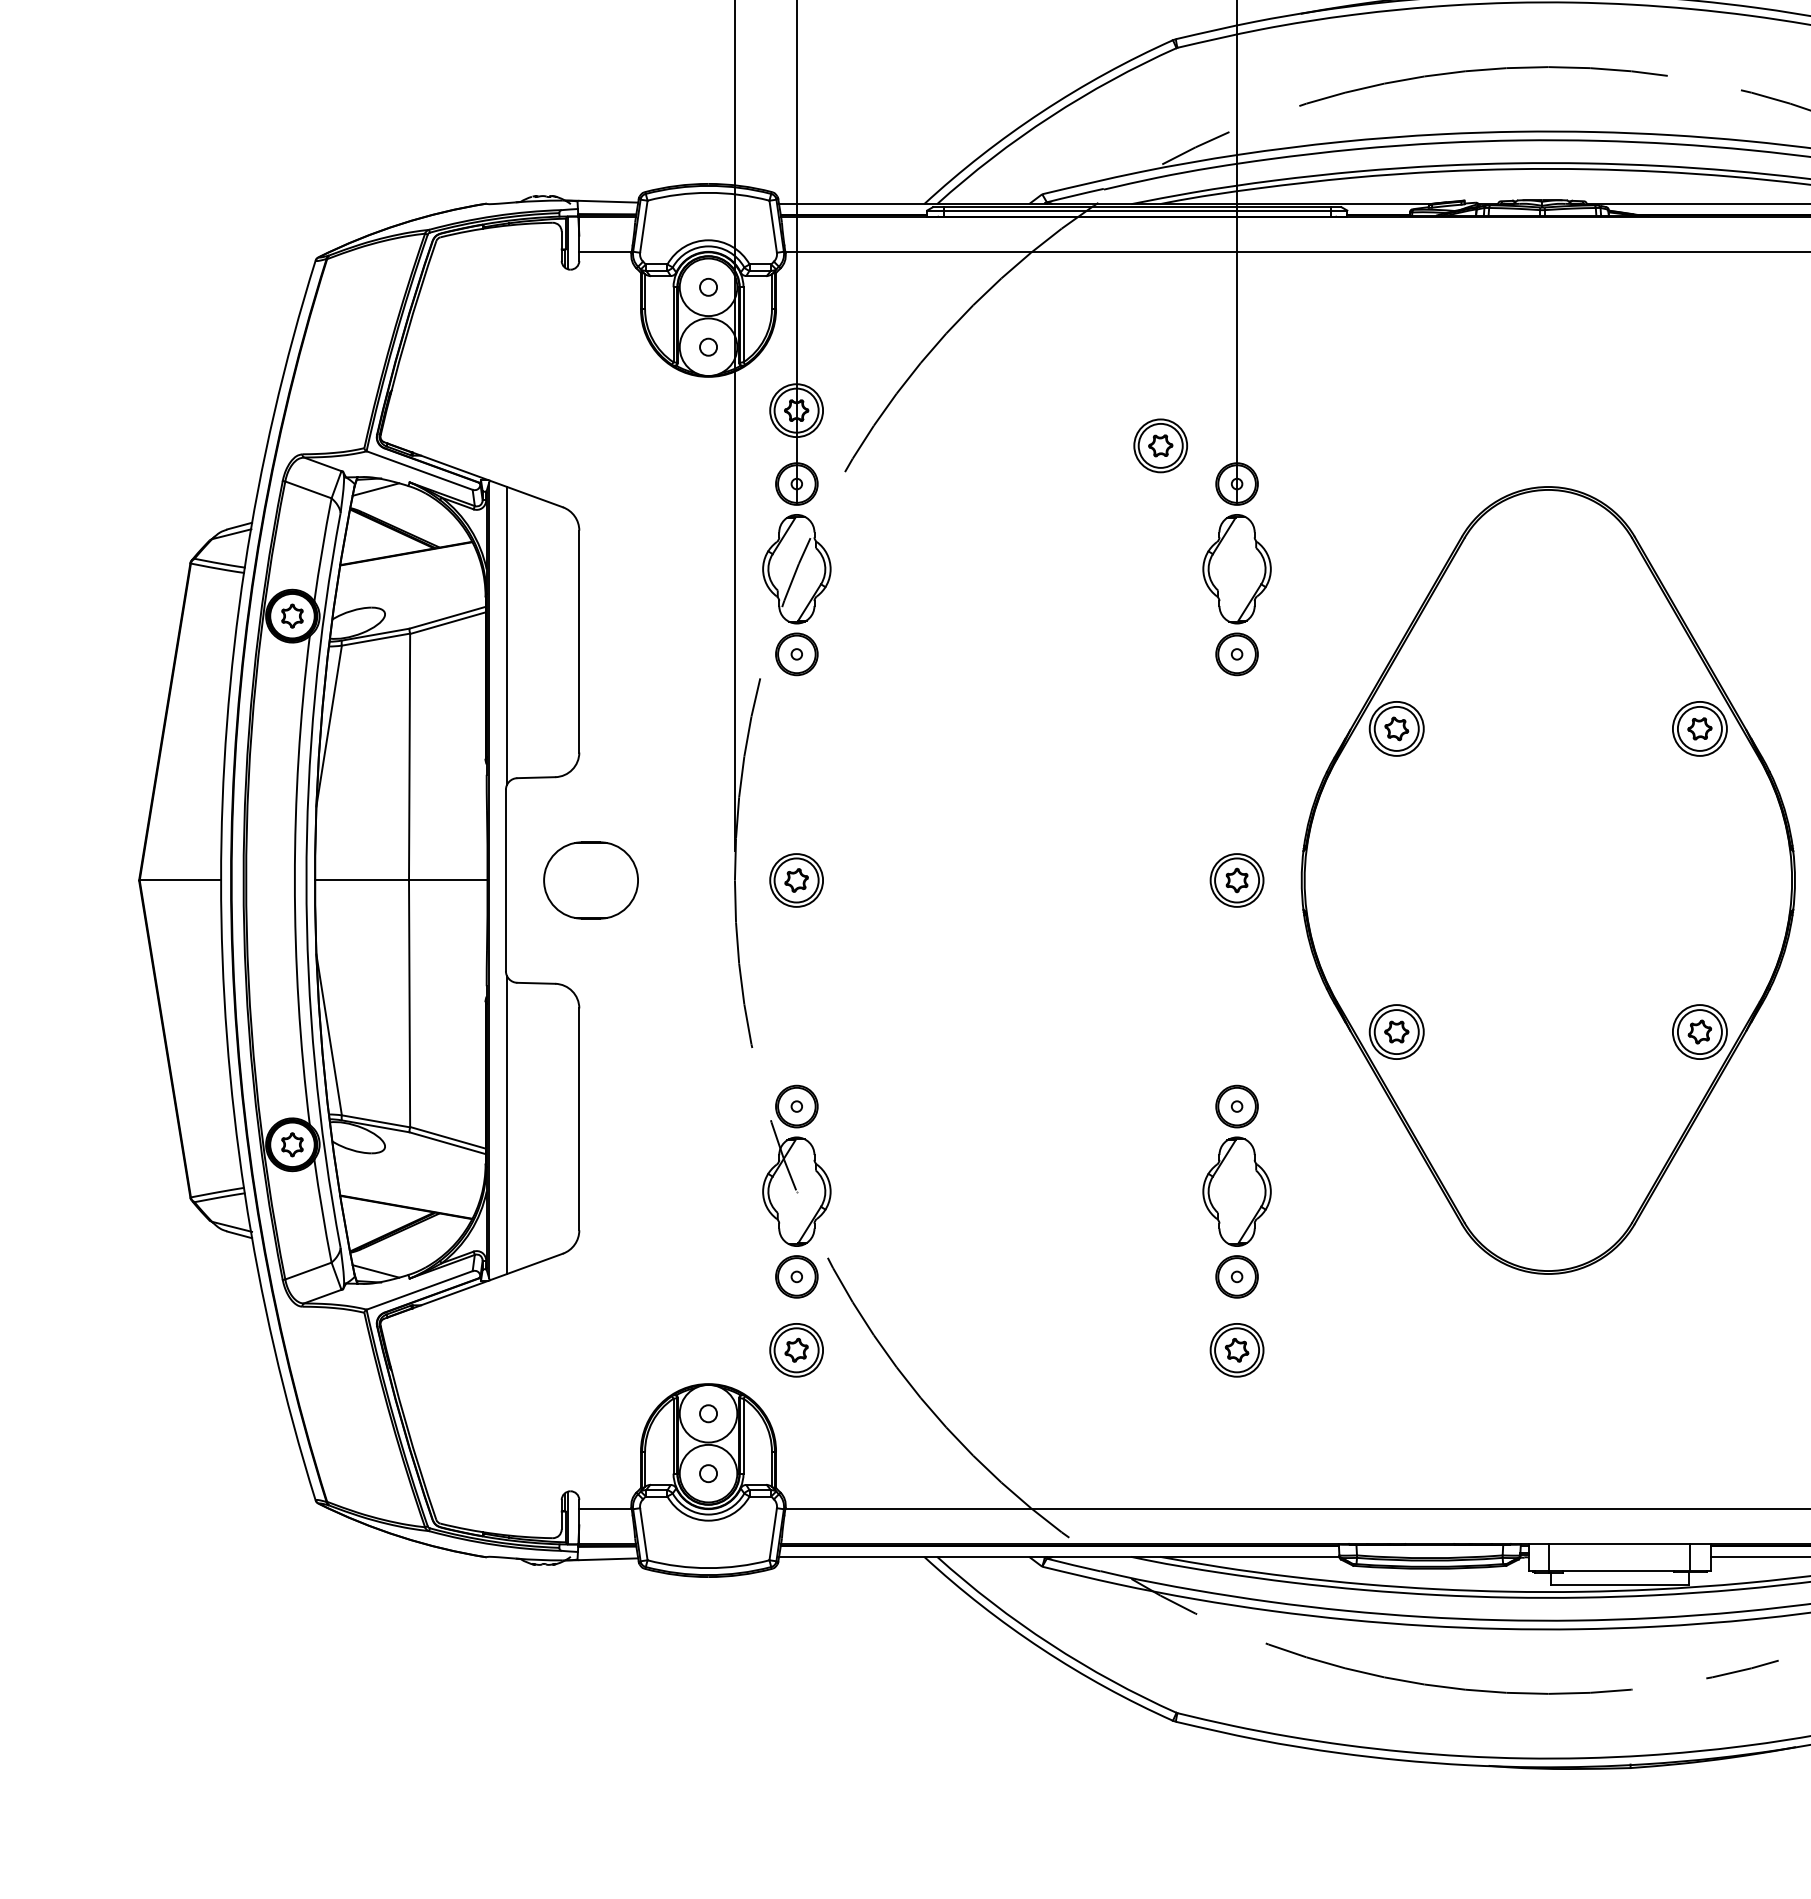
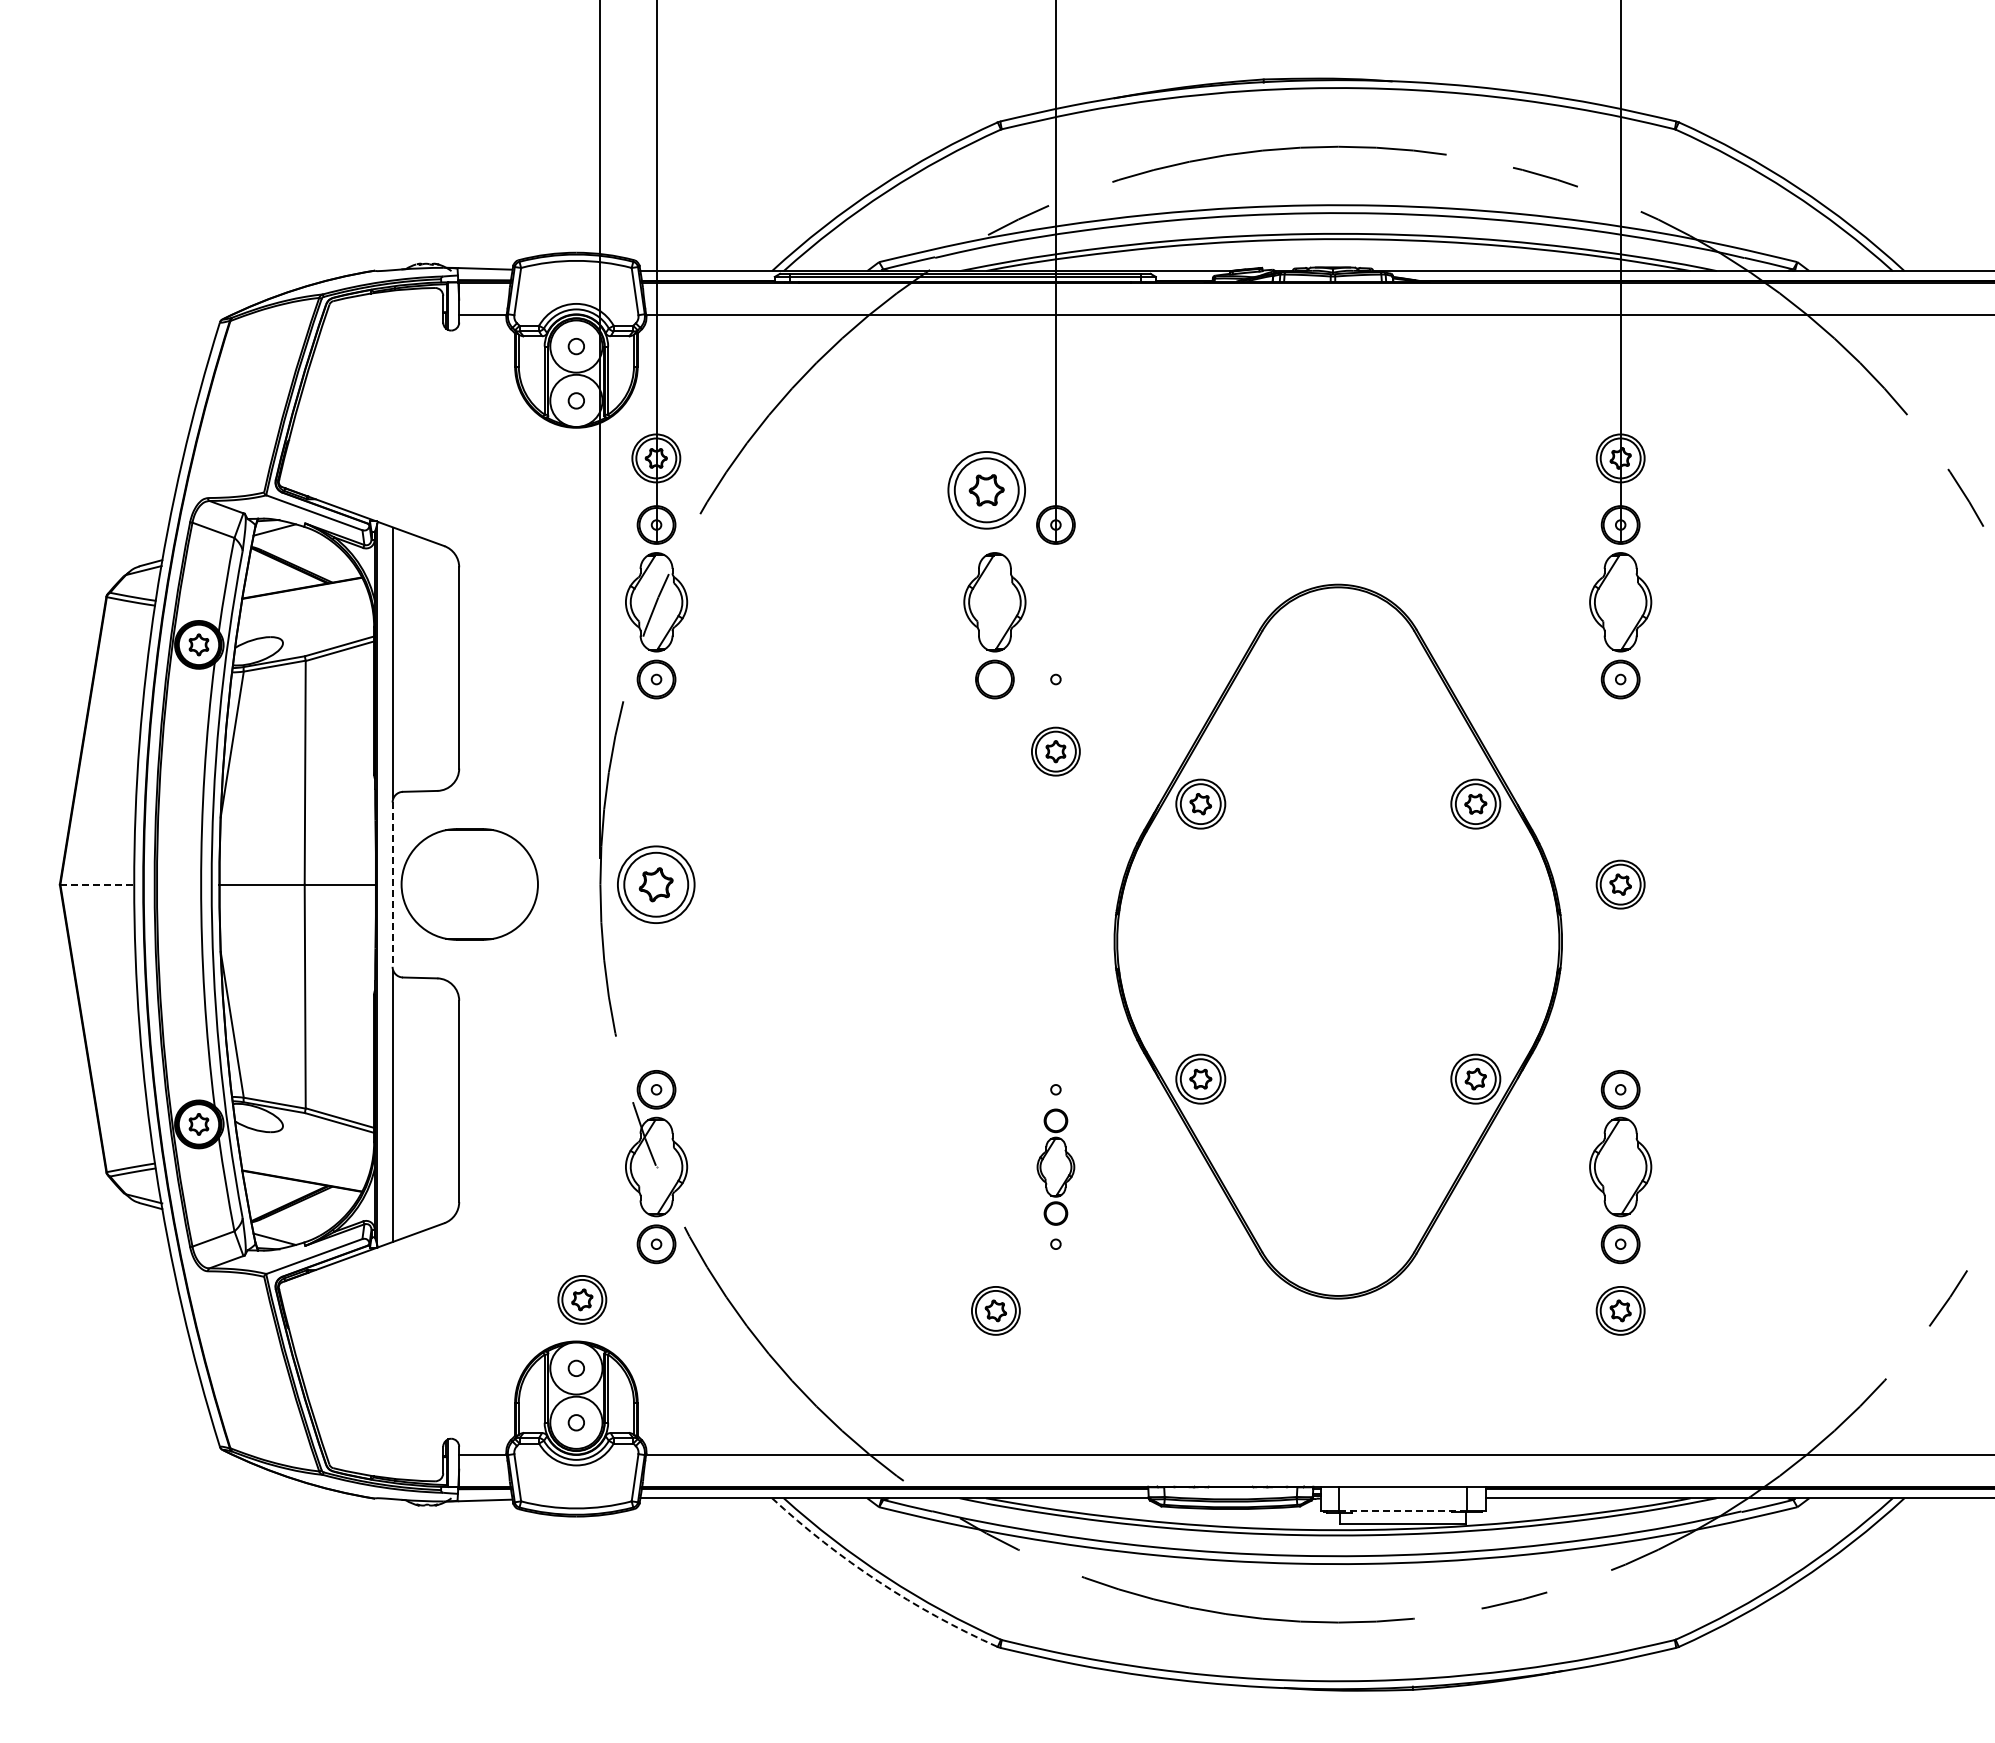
part: (1160, 446) -> (986, 490), size x1.6
part: (1236, 594) -> (994, 625), moved
line: (180, 880) -> (97, 884), solid -> dashed
part: (590, 880) -> (469, 884), size x1.6
part: (796, 880) -> (656, 884), size x1.6
part: (1236, 880) -> (1055, 751), moved
part: (1547, 880) -> (1337, 941), moved
line: (505, 881) -> (392, 885), solid -> dashed
part: (1236, 1192) -> (1055, 1167), size x0.6
part: (796, 1349) -> (582, 1299), moved
part: (1236, 1349) -> (995, 1310), moved
line: (1620, 1570) -> (1403, 1510), solid -> dashed
arc: (1041, 1648) -> (878, 1581), solid -> dashed

